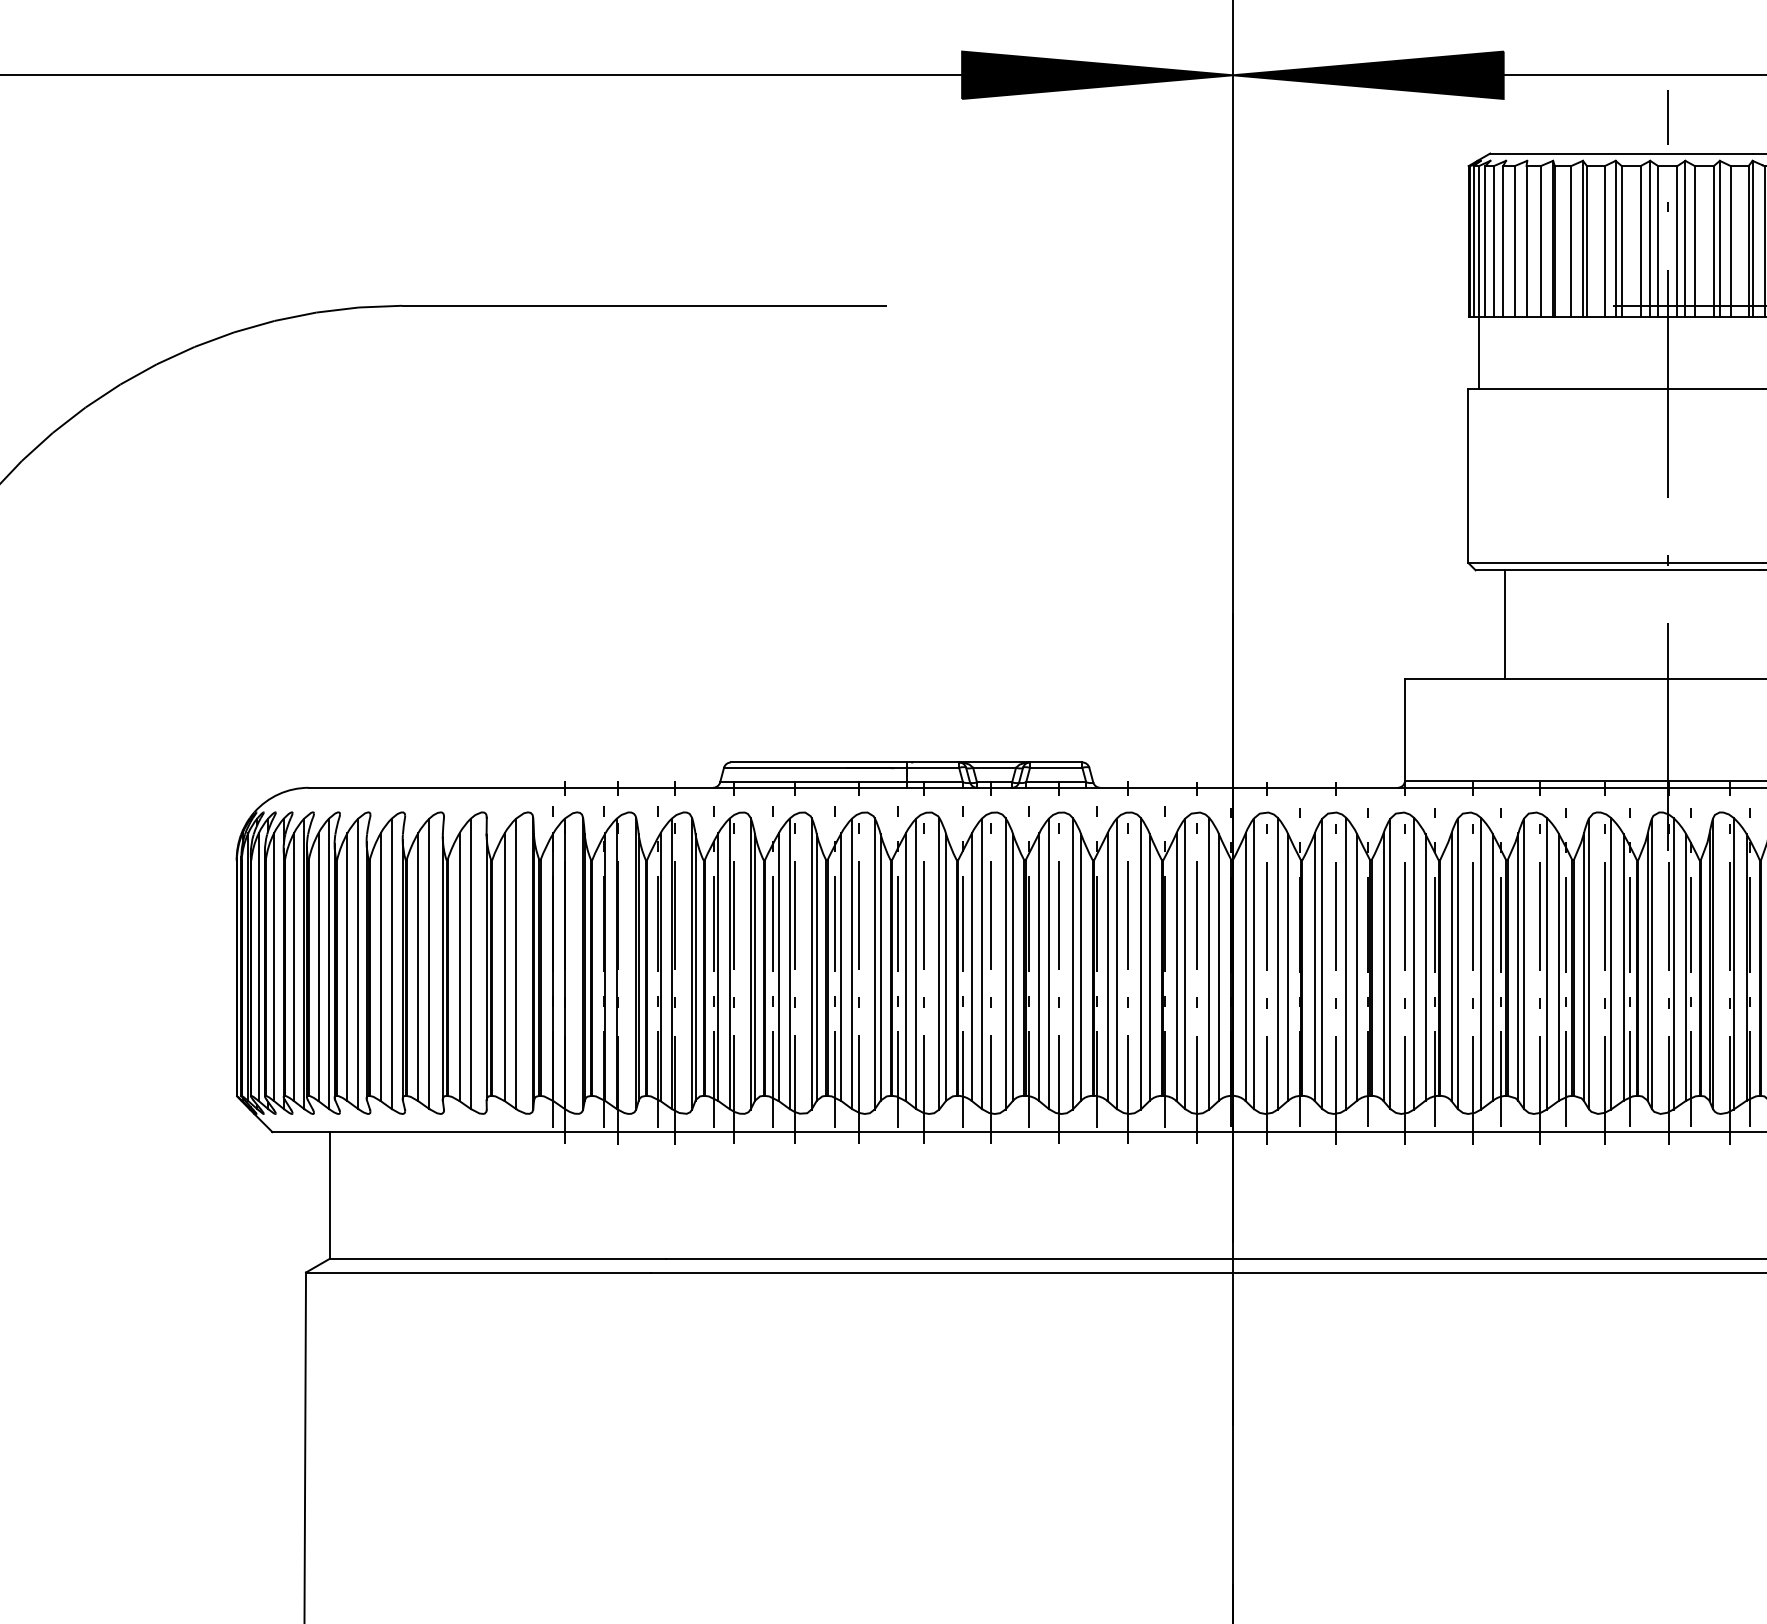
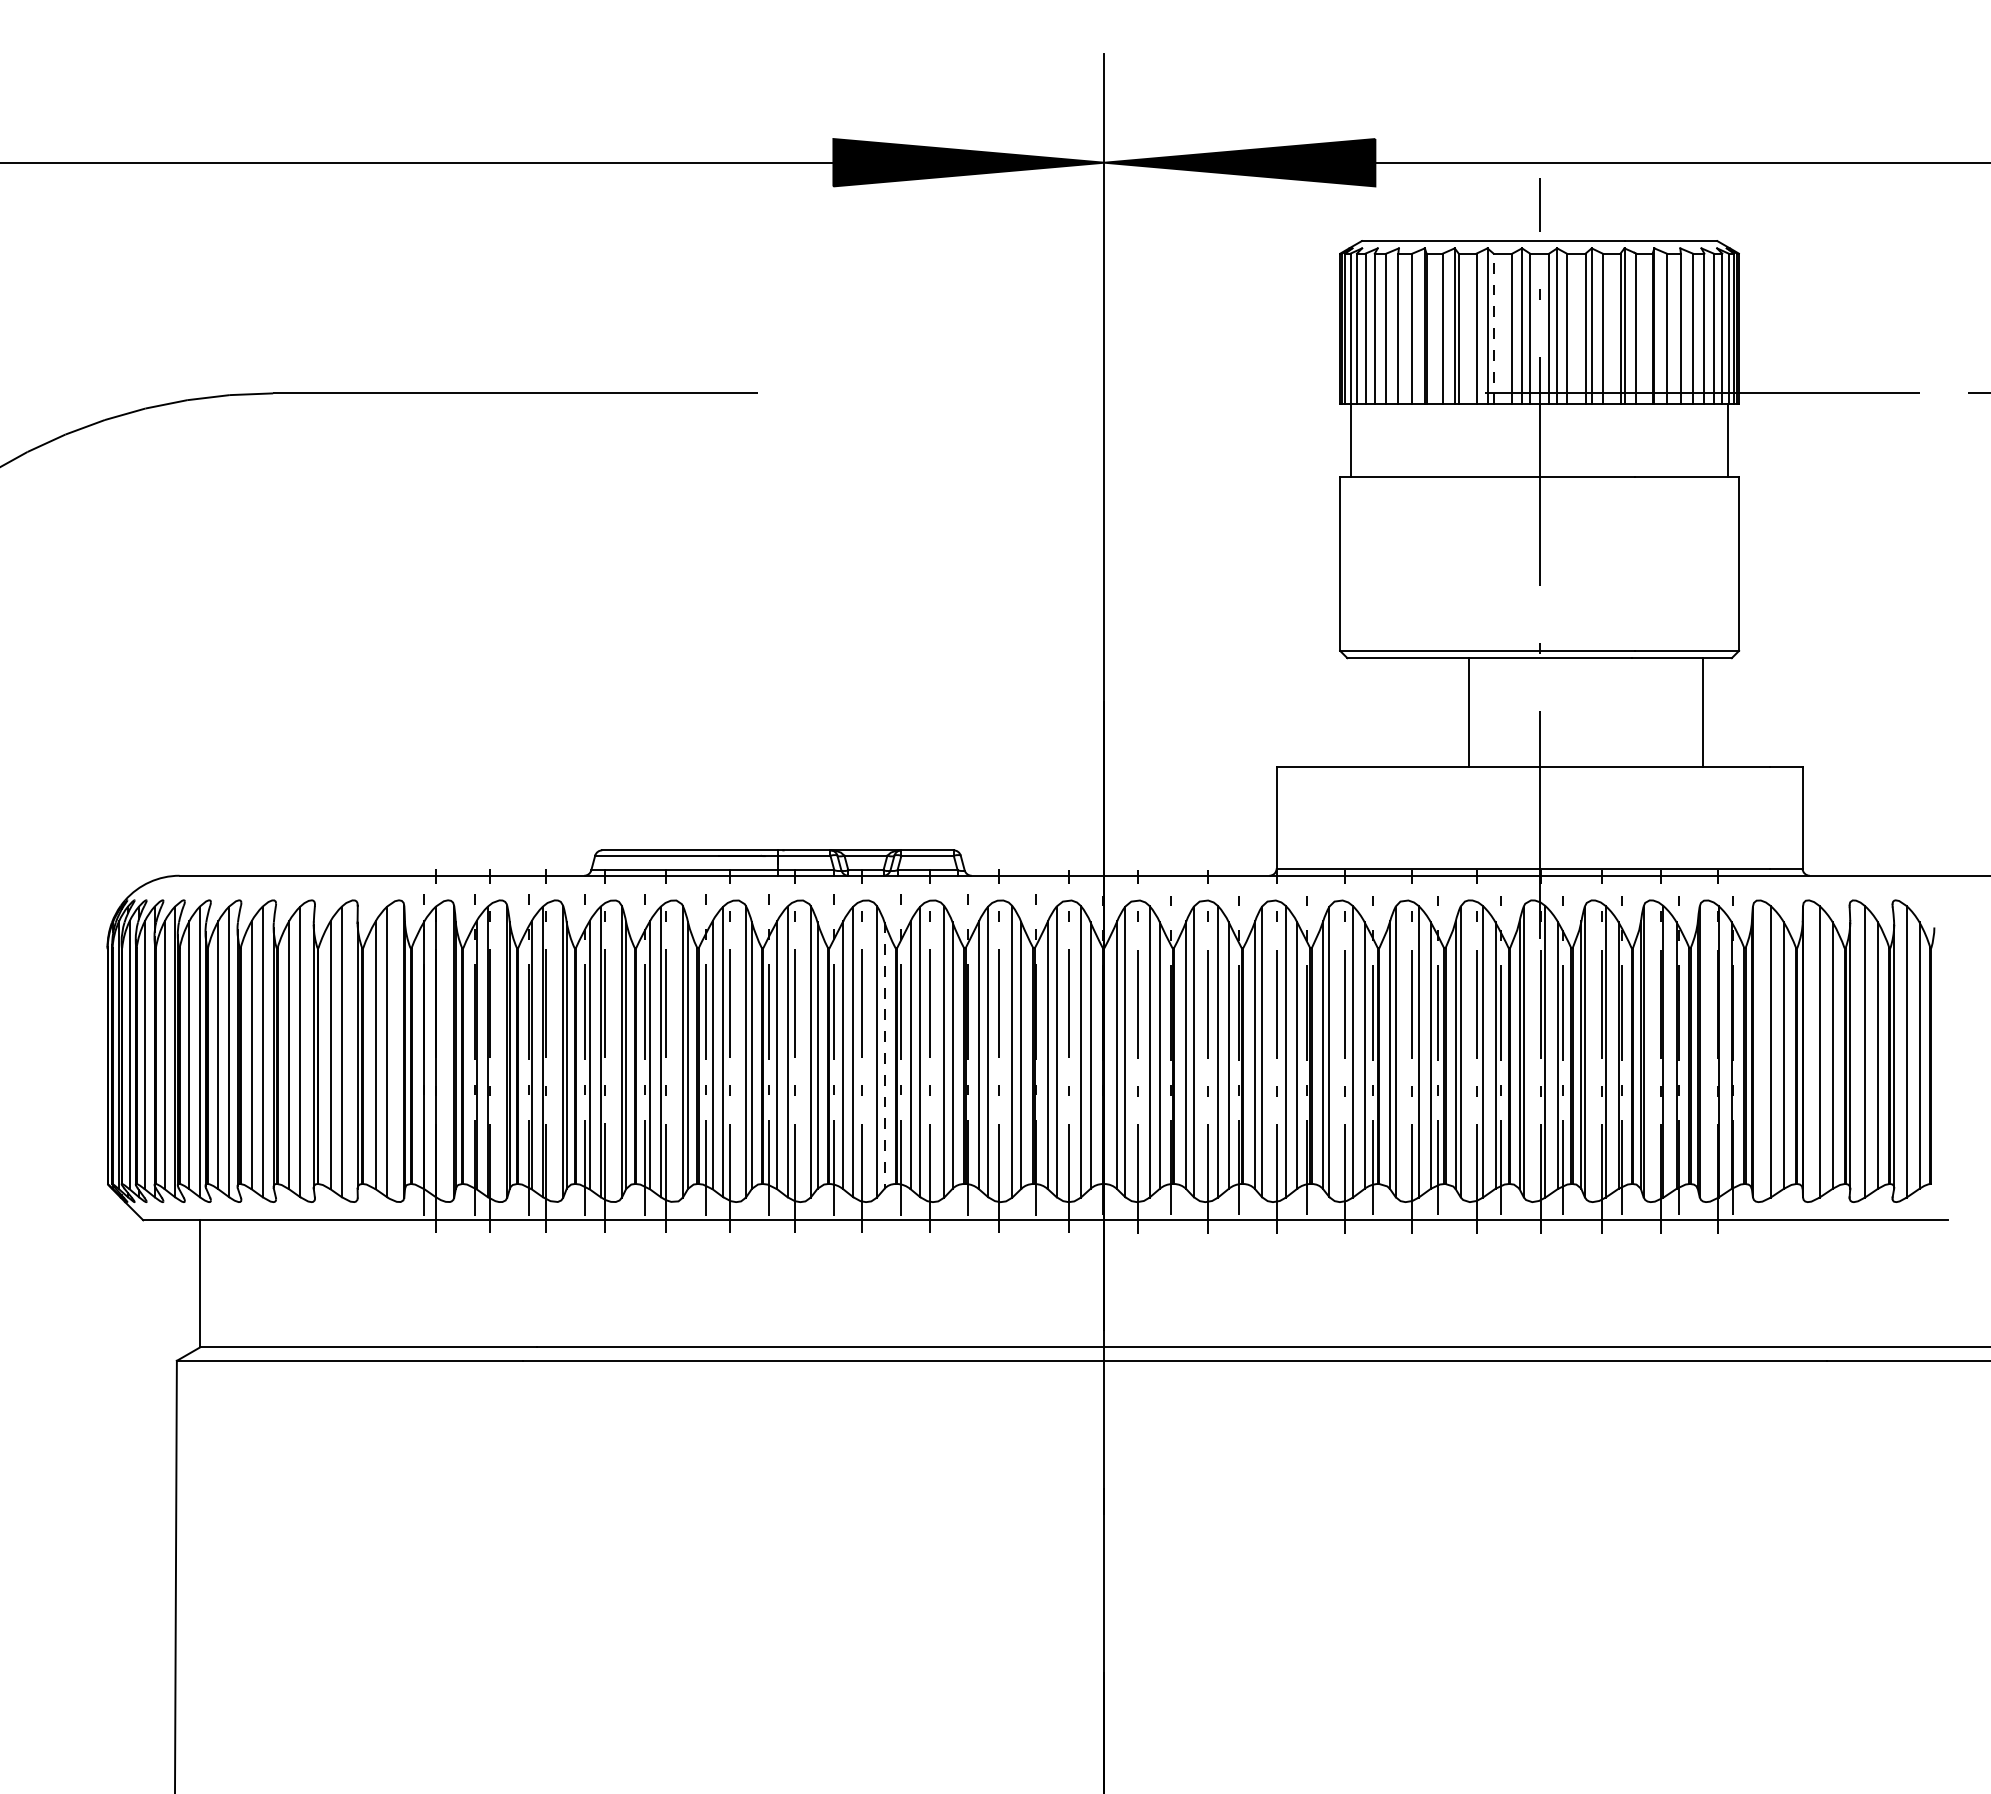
line: (1621, 240) -> (1493, 328), solid -> dashed
line: (1504, 624) -> (1469, 712), moved
line: (1013, 968) -> (884, 1056), solid -> dashed

